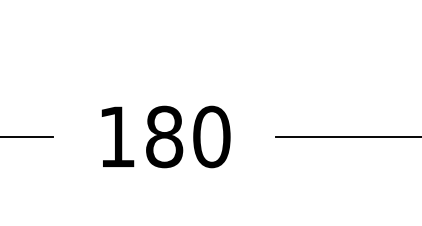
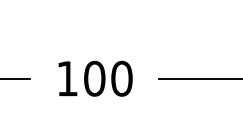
text: (164, 136) -> (94, 78), 180 -> 100

